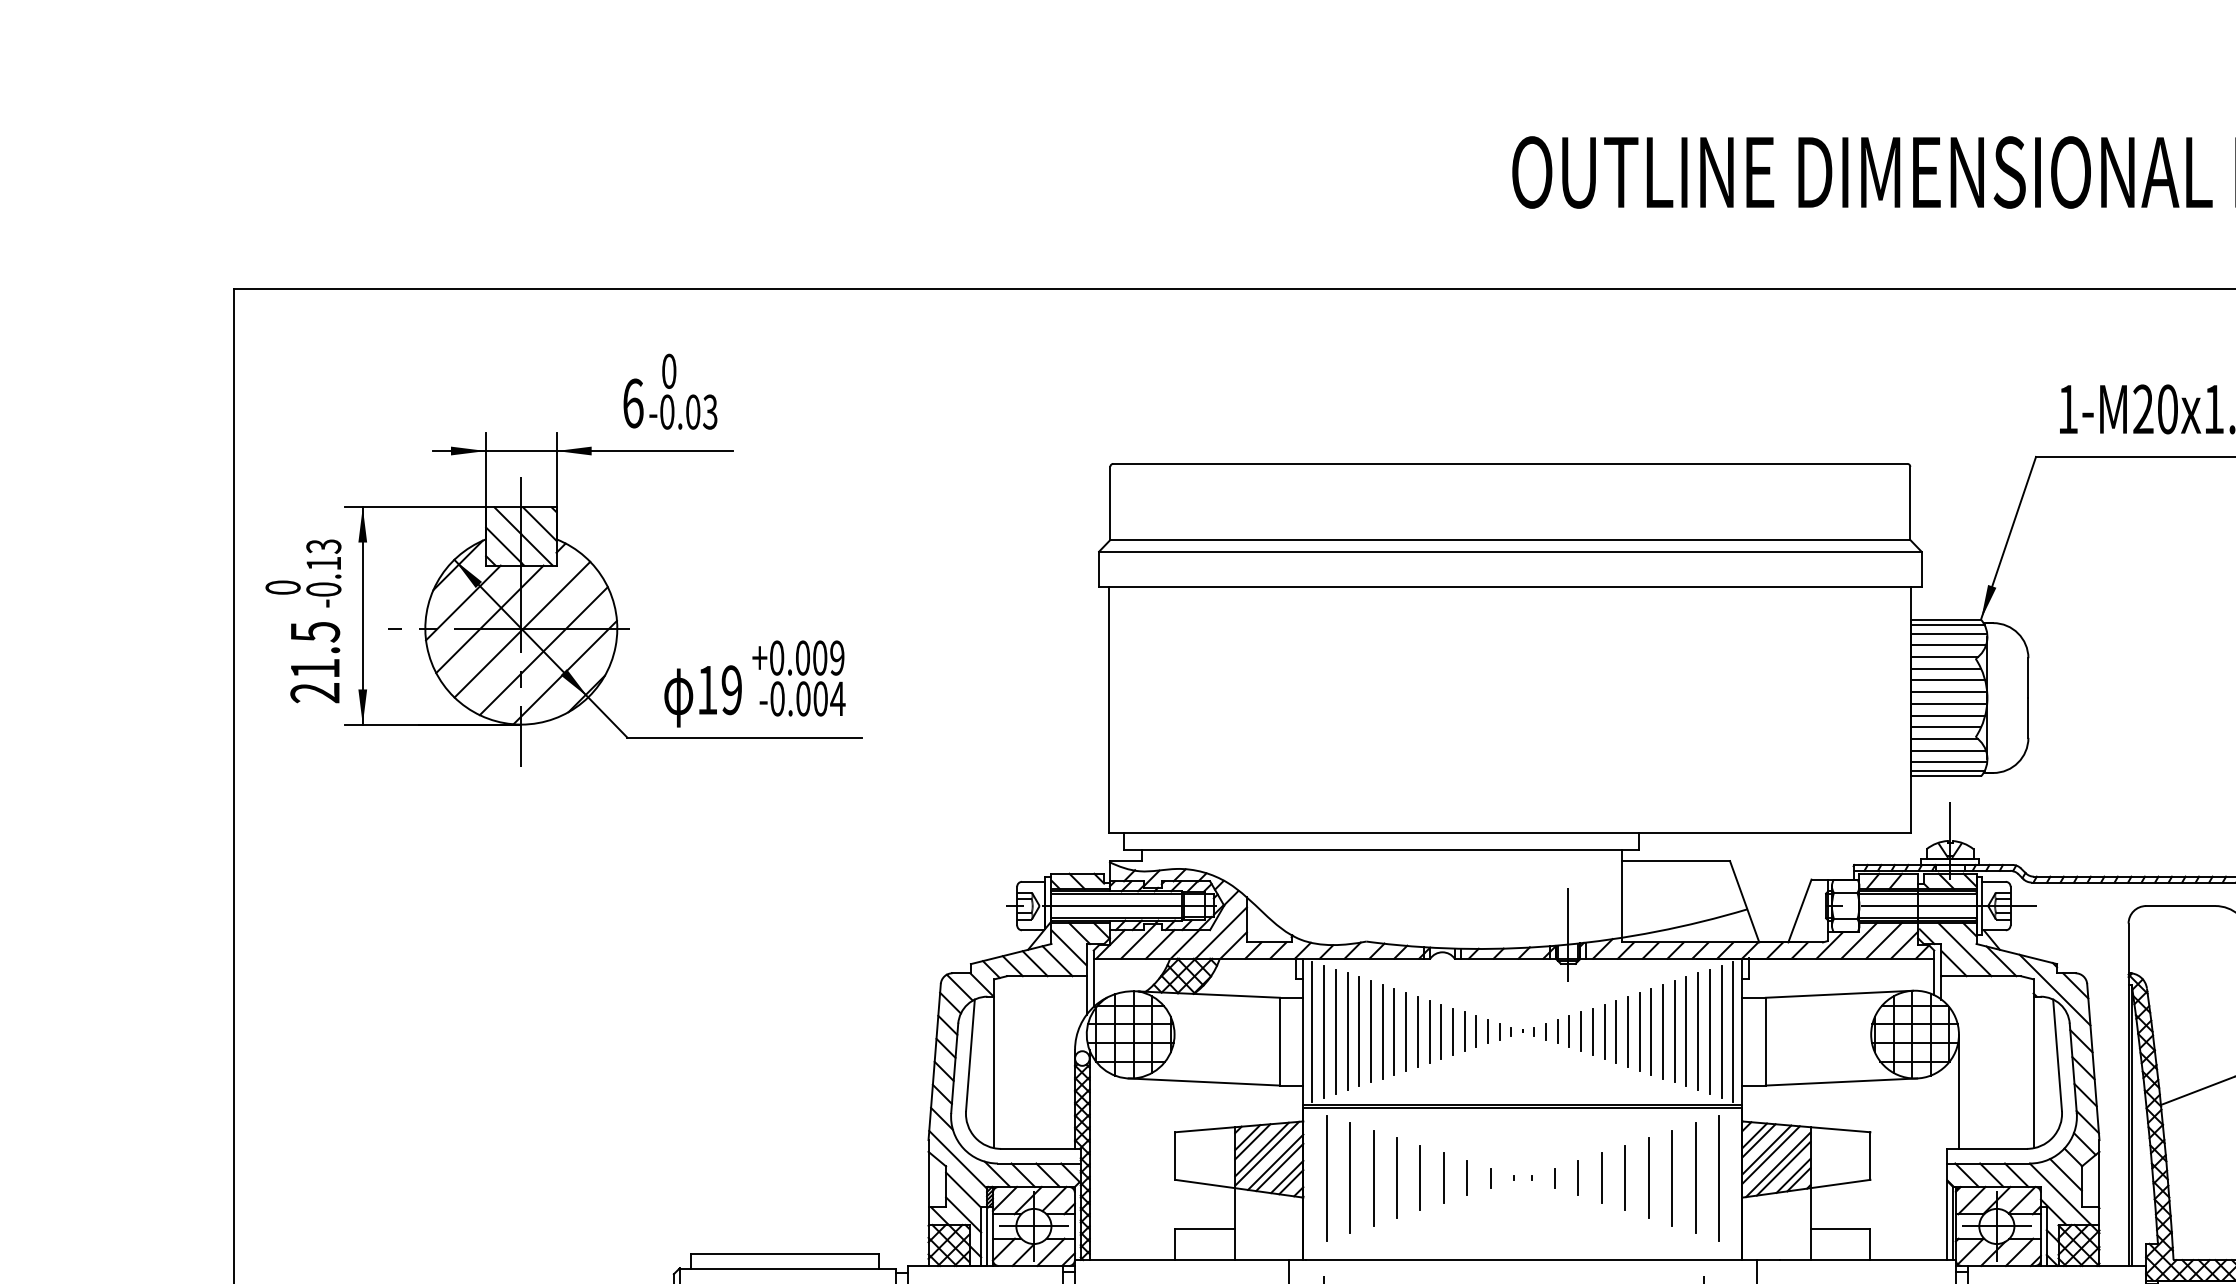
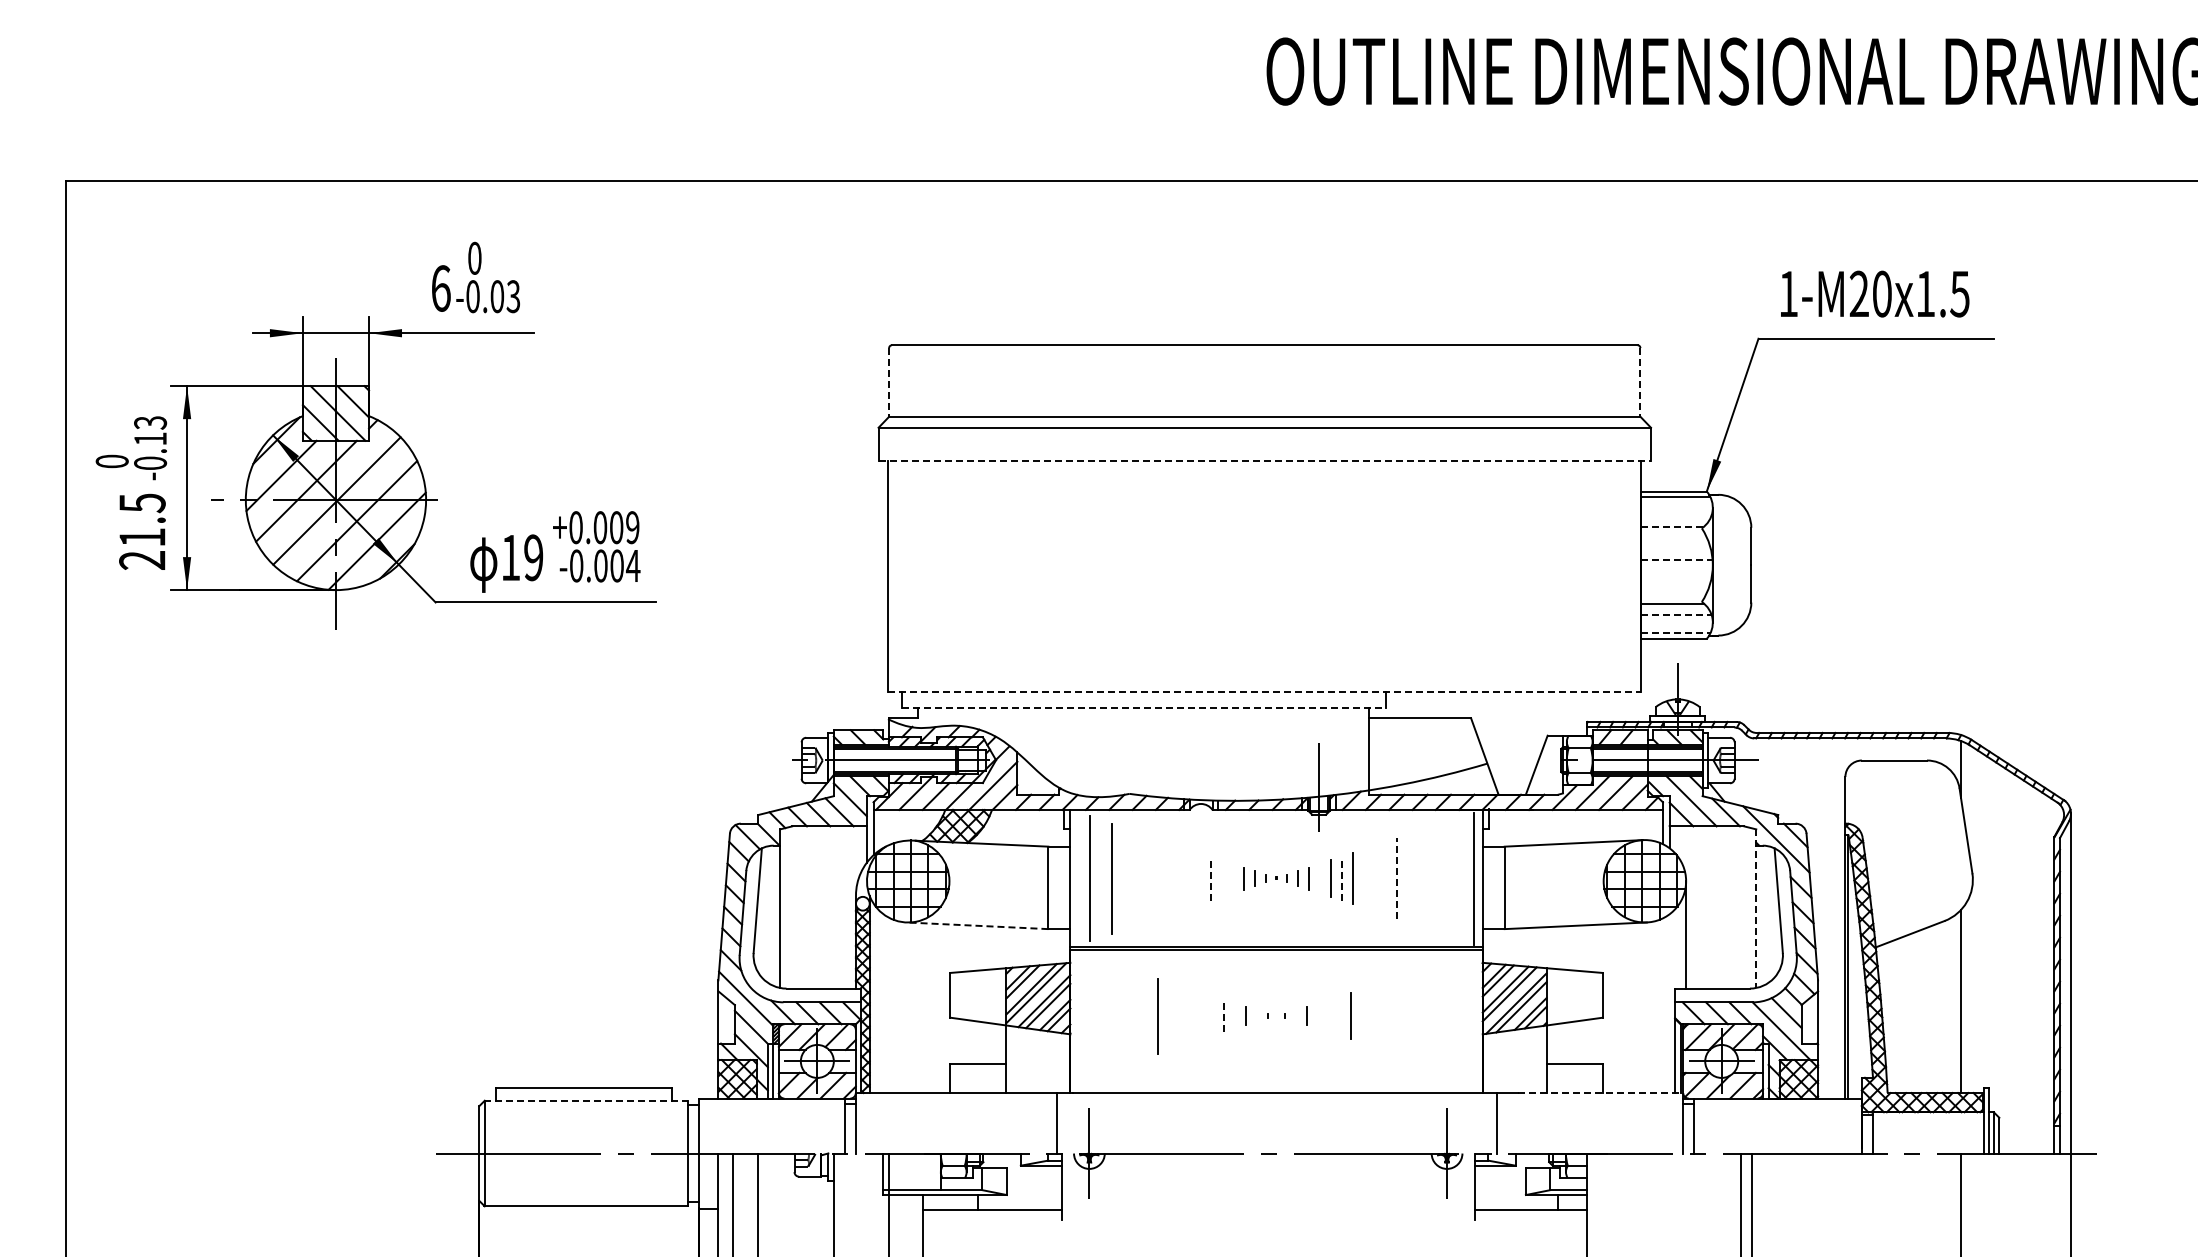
line: (1110, 503) -> (889, 382), solid -> dashed
line: (1910, 503) -> (1640, 382), solid -> dashed
line: (1511, 586) -> (1265, 460), solid -> dashed
line: (1948, 633) -> (1676, 504), removed
line: (1948, 645) -> (1676, 515), removed
line: (1945, 656) -> (1673, 526), solid -> dashed
line: (1945, 668) -> (1673, 537), removed
line: (1947, 680) -> (1675, 548), removed
line: (1949, 691) -> (1677, 559), solid -> dashed
line: (1948, 703) -> (1676, 570), removed
line: (1947, 715) -> (1675, 581), removed
line: (1945, 727) -> (1673, 592), removed
line: (1948, 750) -> (1676, 614), solid -> dashed
line: (1948, 762) -> (1676, 625), removed
line: (1947, 770) -> (1675, 633), solid -> dashed
line: (1510, 832) -> (1264, 691), solid -> dashed
line: (1381, 850) -> (1143, 708), solid -> dashed
line: (1311, 1031) -> (1078, 878), removed
line: (1335, 1031) -> (1100, 878), removed
line: (1358, 1031) -> (1122, 878), removed
line: (1370, 1031) -> (1133, 878), removed
line: (1382, 1031) -> (1144, 878), removed
line: (1393, 1031) -> (1155, 878), removed
line: (1405, 1031) -> (1166, 878), removed
line: (1417, 1031) -> (1177, 878), removed
line: (1429, 1031) -> (1188, 878), removed
line: (1440, 1031) -> (1199, 878), removed
line: (1452, 1031) -> (1210, 878), solid -> dashed
line: (1464, 1031) -> (1221, 878), removed
line: (1475, 1031) -> (1232, 878), removed
line: (1569, 1031) -> (1320, 878), removed
line: (1593, 1031) -> (1342, 878), solid -> dashed
line: (1615, 1031) -> (1363, 878), removed
line: (1628, 1031) -> (1375, 878), removed
line: (1639, 1031) -> (1386, 878), removed
line: (1651, 1031) -> (1397, 878), solid -> dashed
line: (1663, 1031) -> (1408, 878), removed
line: (1675, 1031) -> (1419, 878), removed
line: (1686, 1031) -> (1430, 878), removed
line: (1698, 1031) -> (1441, 878), removed
line: (1710, 1031) -> (1452, 878), removed
line: (1721, 1031) -> (1463, 878), removed
line: (2033, 1064) -> (1756, 909), solid -> dashed
line: (1203, 1081) -> (976, 925), solid -> dashed
line: (1326, 1177) -> (1092, 1015), removed
line: (1349, 1177) -> (1113, 1015), removed
line: (1420, 1177) -> (1180, 1015), removed
line: (1444, 1177) -> (1202, 1015), removed
line: (1467, 1177) -> (1224, 1015), solid -> dashed
line: (1578, 1177) -> (1328, 1015), removed
line: (1625, 1177) -> (1372, 1015), removed
line: (1648, 1177) -> (1394, 1015), removed
line: (1671, 1177) -> (1416, 1015), removed
line: (1695, 1177) -> (1438, 1015), removed
line: (1718, 1177) -> (1460, 1015), removed
line: (1372, 1178) -> (1135, 1016), removed
line: (1868, 1260) -> (1601, 1093), solid -> dashed
line: (788, 1269) -> (586, 1101), solid -> dashed

